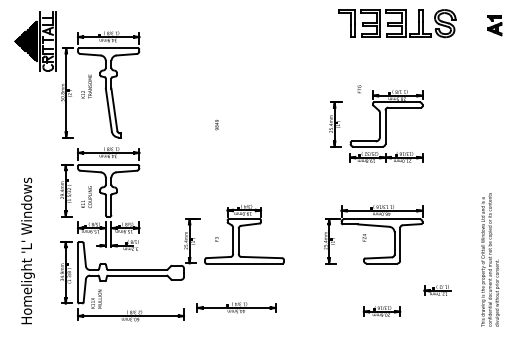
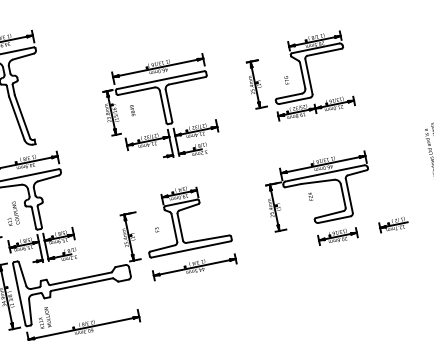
text: (359, 89) -> (286, 80), moved
part: (241, 131) -> (159, 112), added
part: (437, 290) -> (393, 224), moved
part: (236, 307) -> (194, 266), moved
part: (381, 311) -> (337, 236), moved

